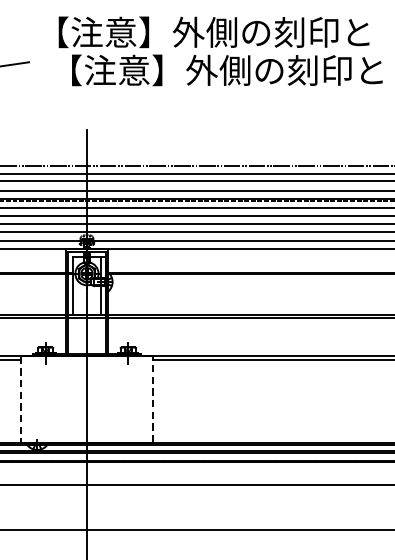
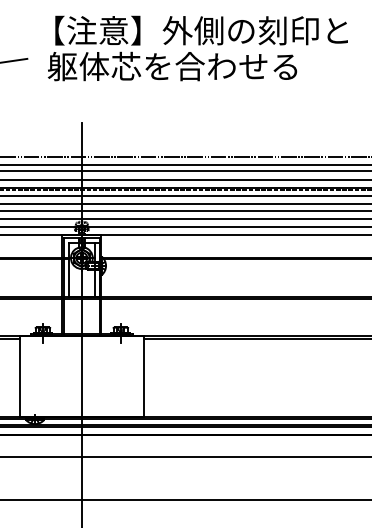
text: (216, 70) -> (203, 66), 【注意】外側の刻印と -> 躯体芯を合わせる
line: (20, 399) -> (19, 376), dashed -> solid
line: (153, 399) -> (144, 376), dashed -> solid

